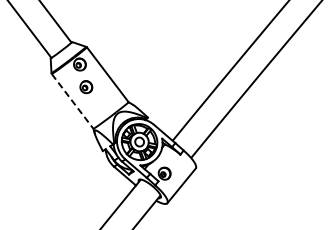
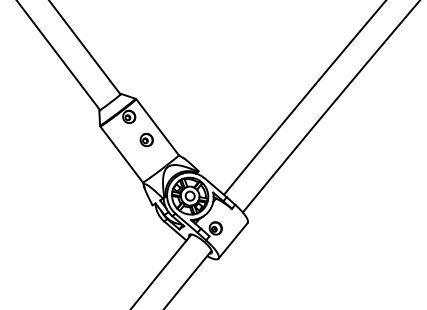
part: (86, 86) -> (146, 139), moved
line: (73, 102) -> (122, 155), dashed -> solid

